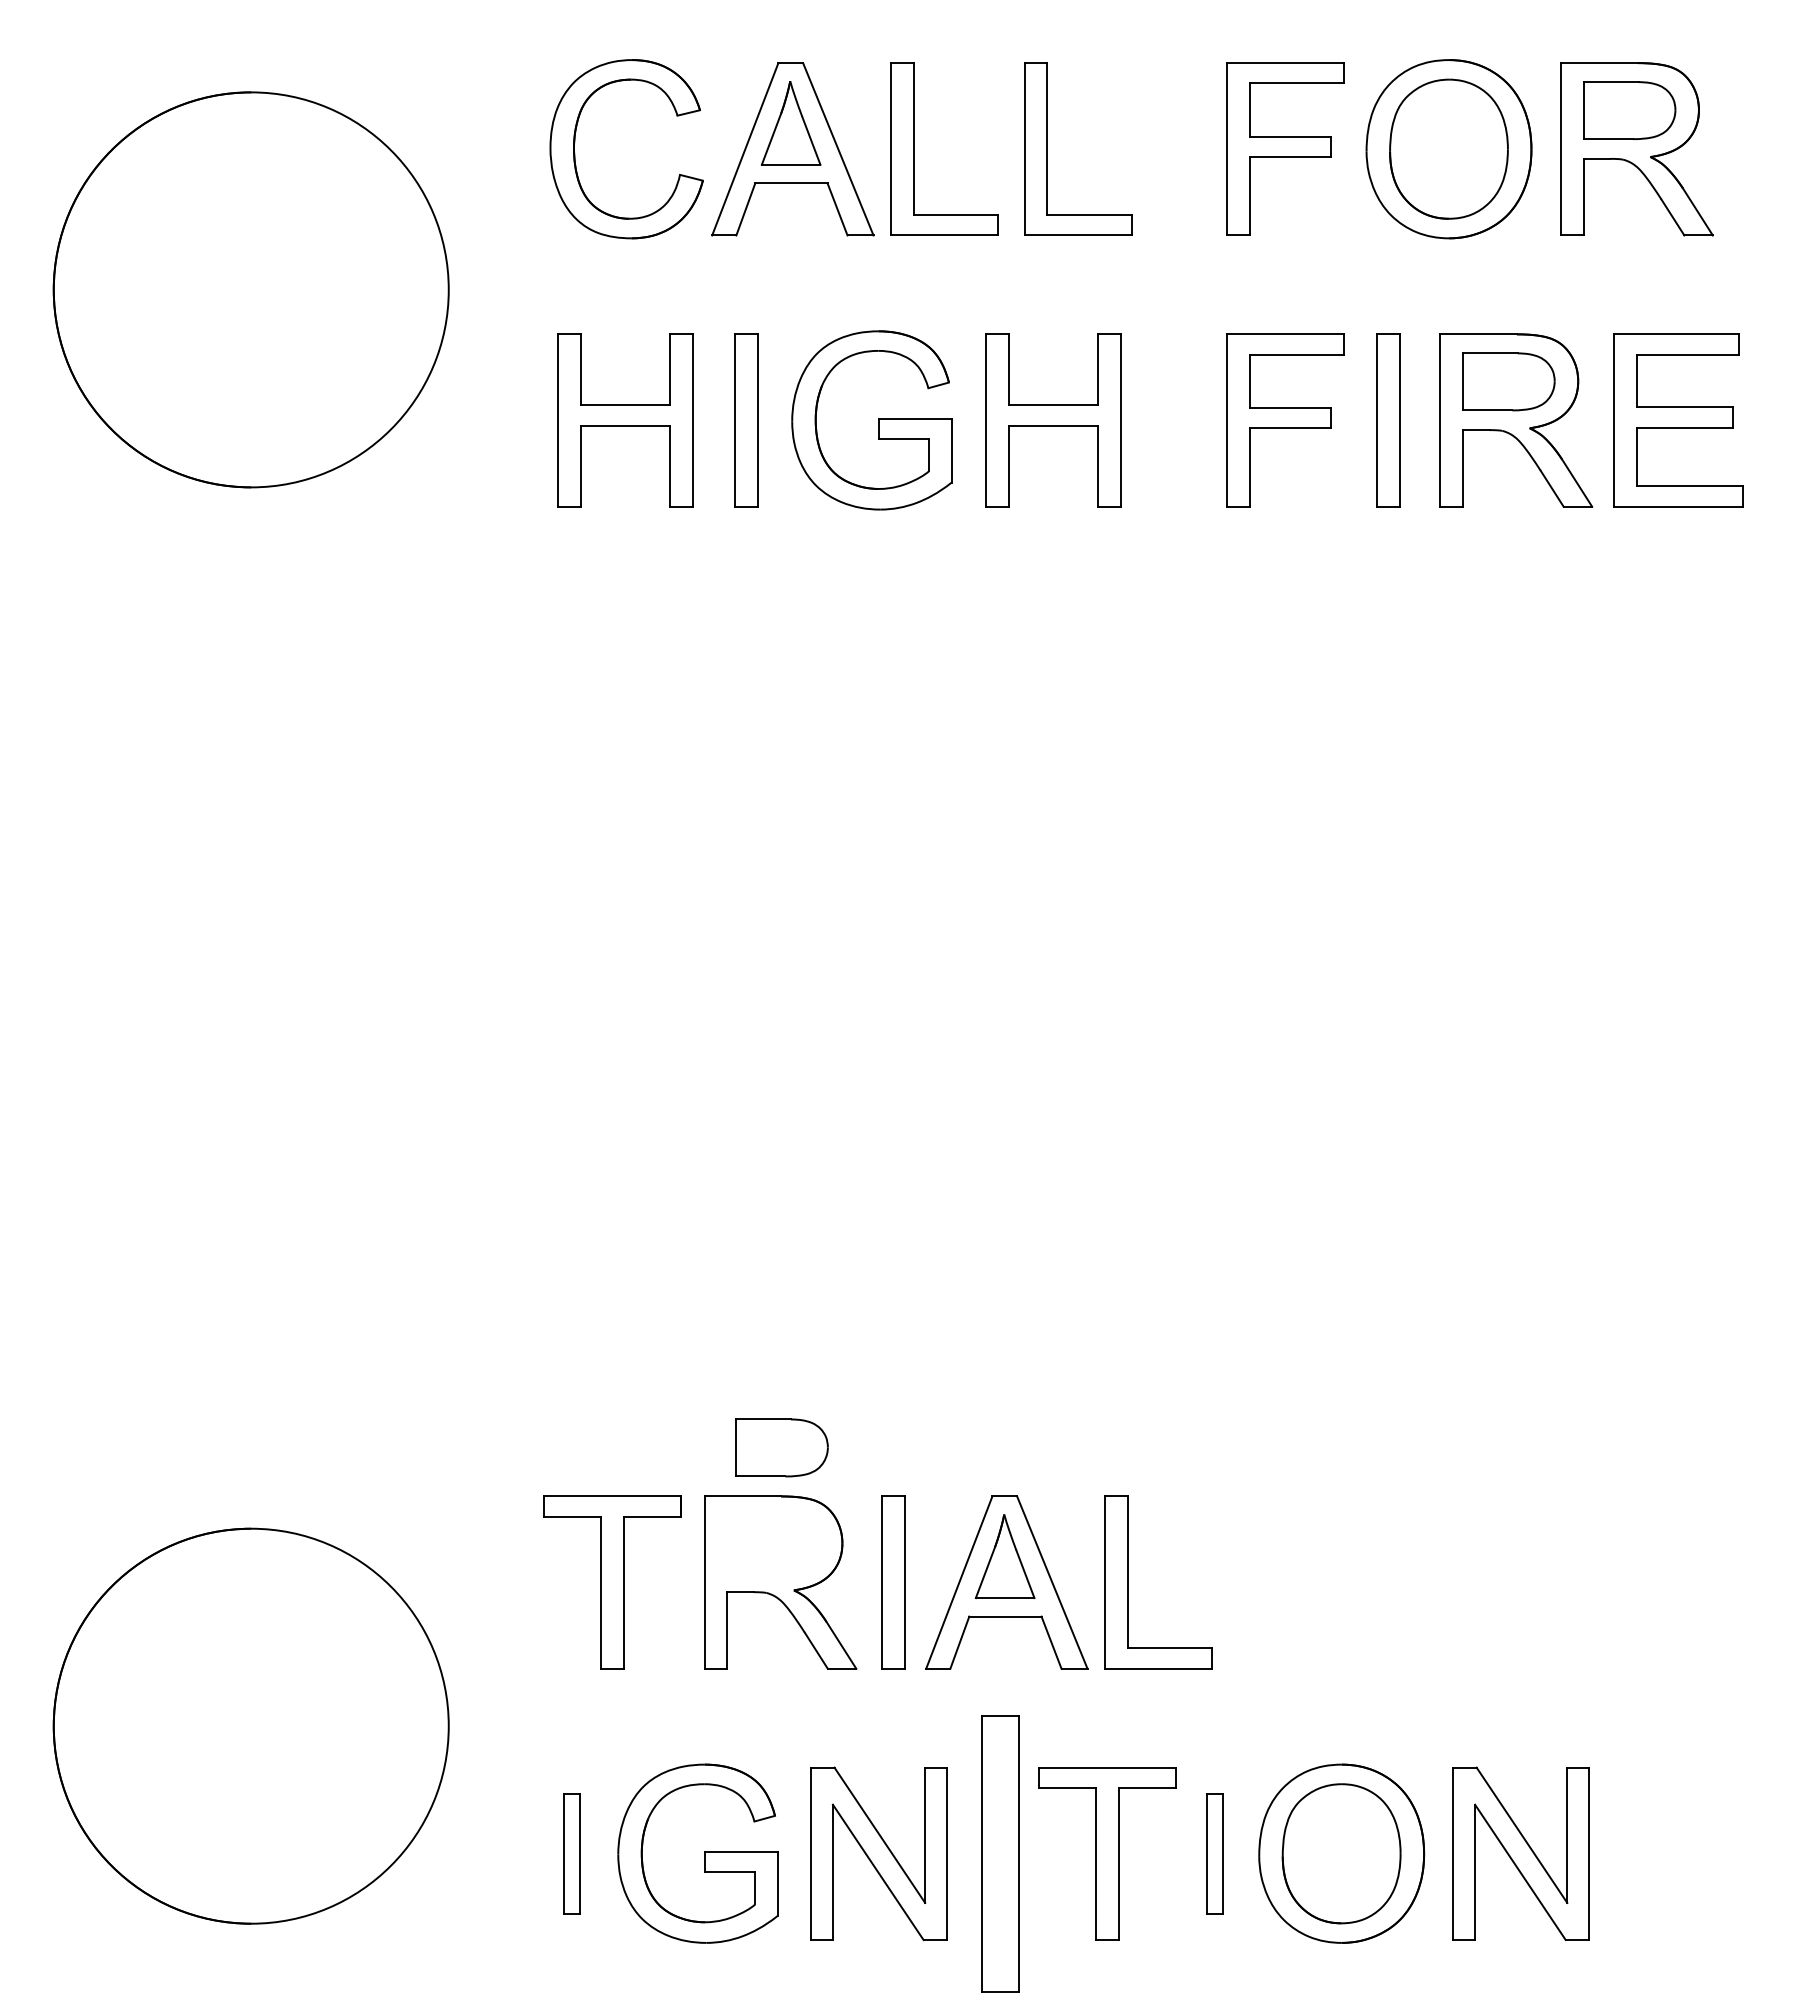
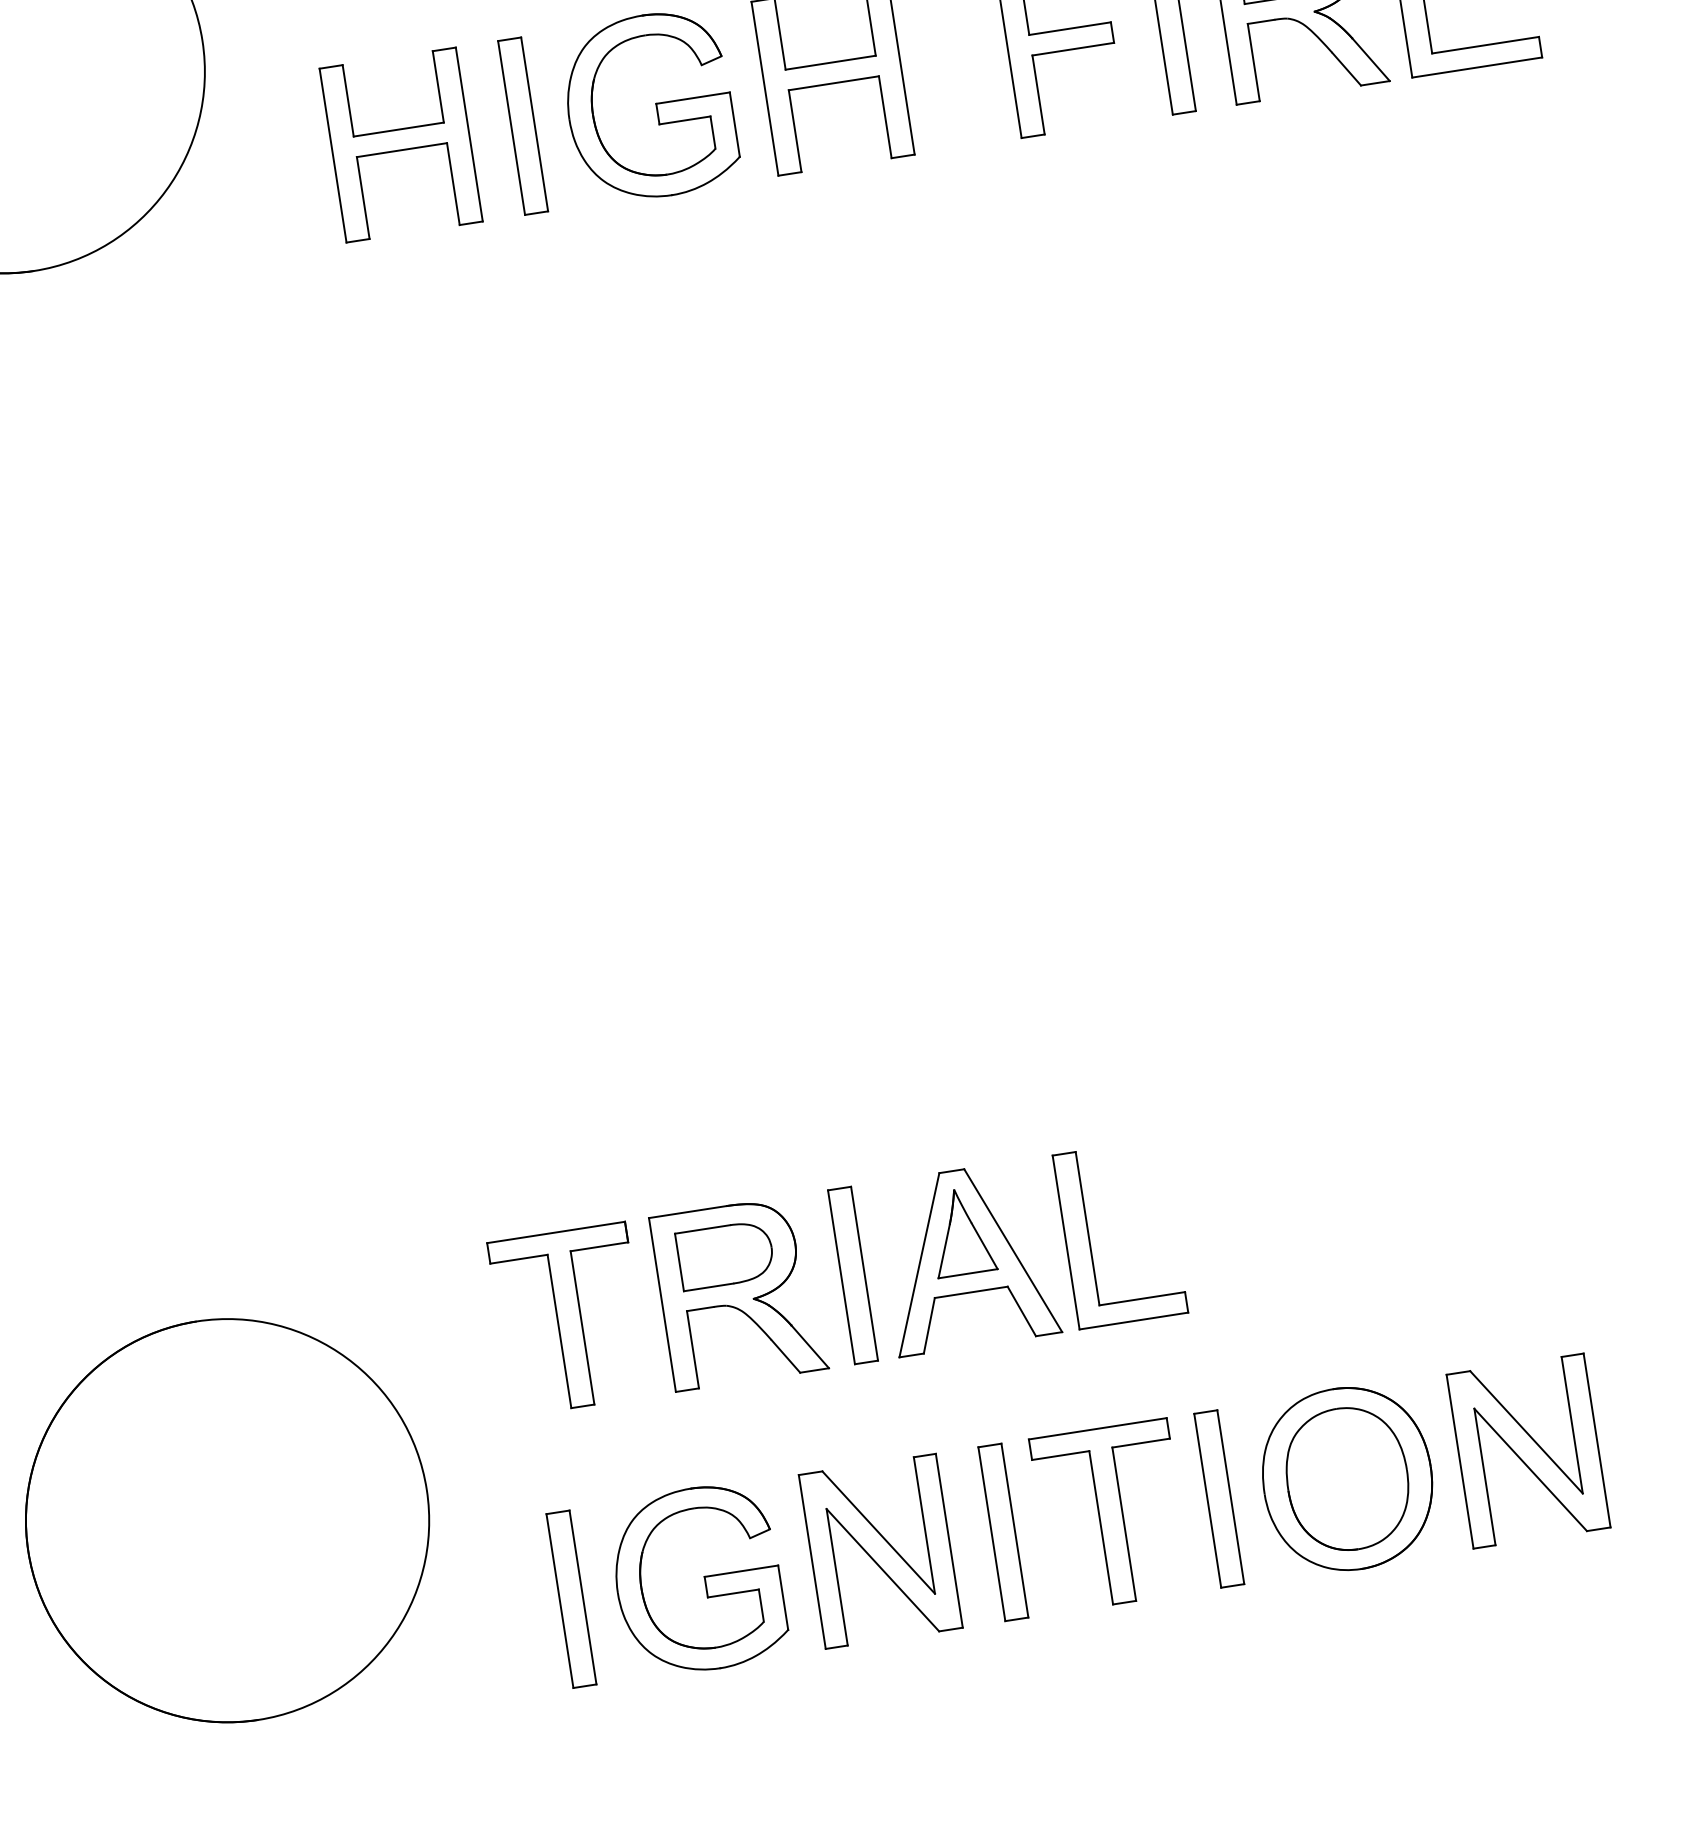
part: (781, 1447) -> (724, 1254), moved
part: (572, 1853) -> (571, 1598), size x1.43
part: (1000, 1853) -> (1003, 1532), size x0.62
part: (1214, 1853) -> (1219, 1498), size x1.43

